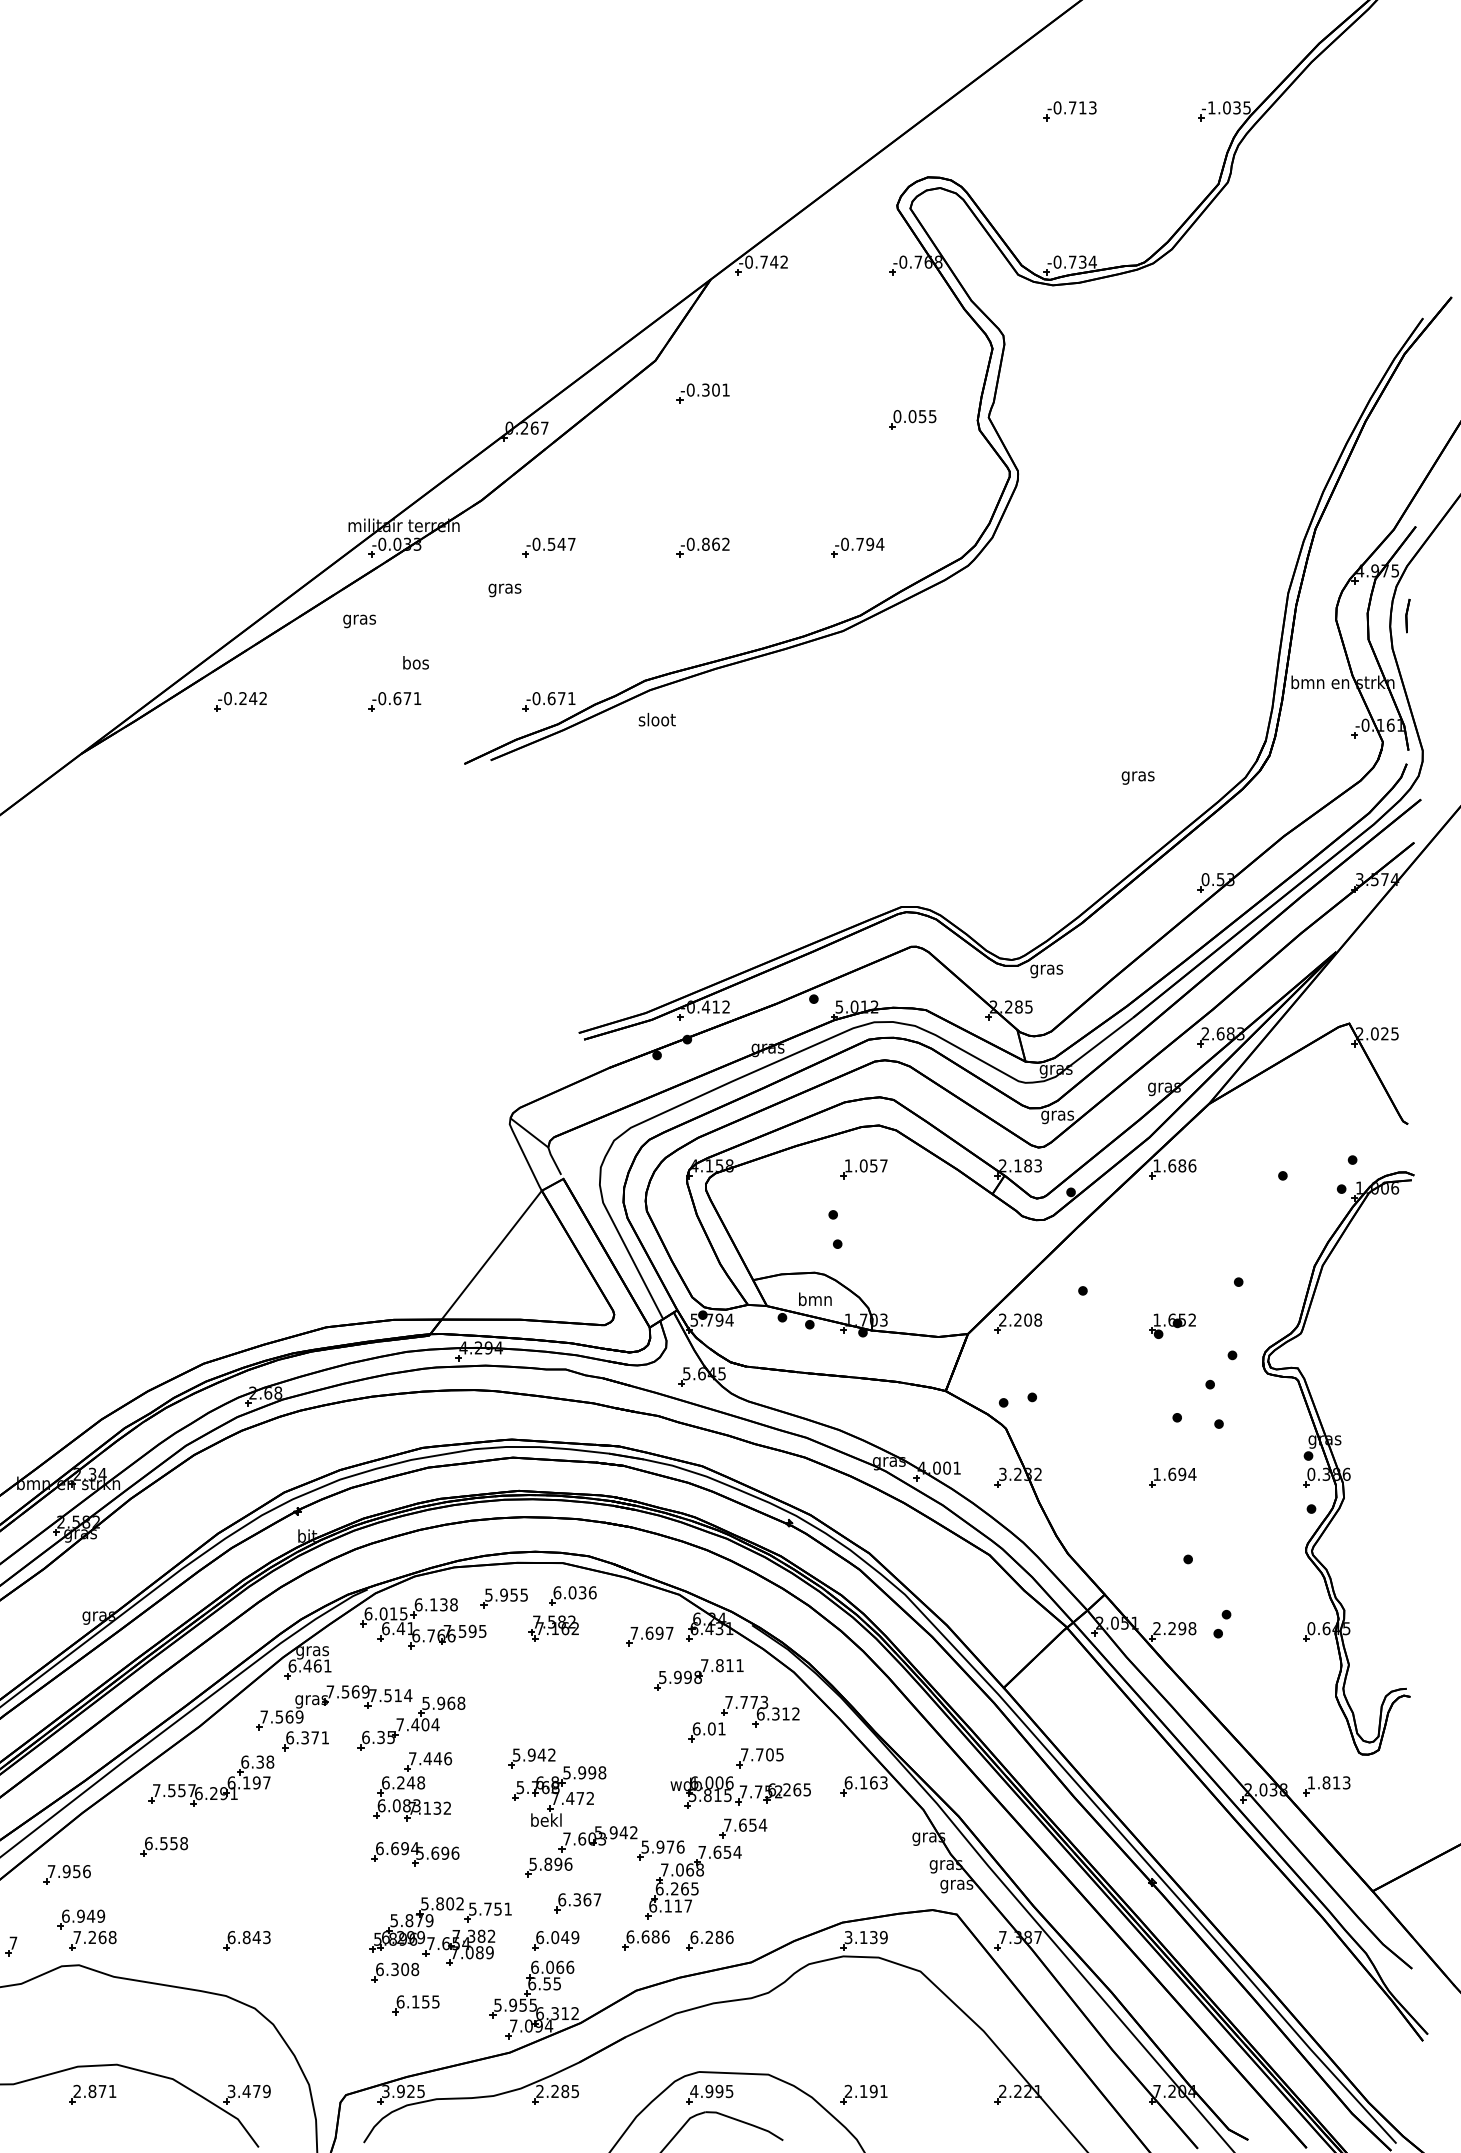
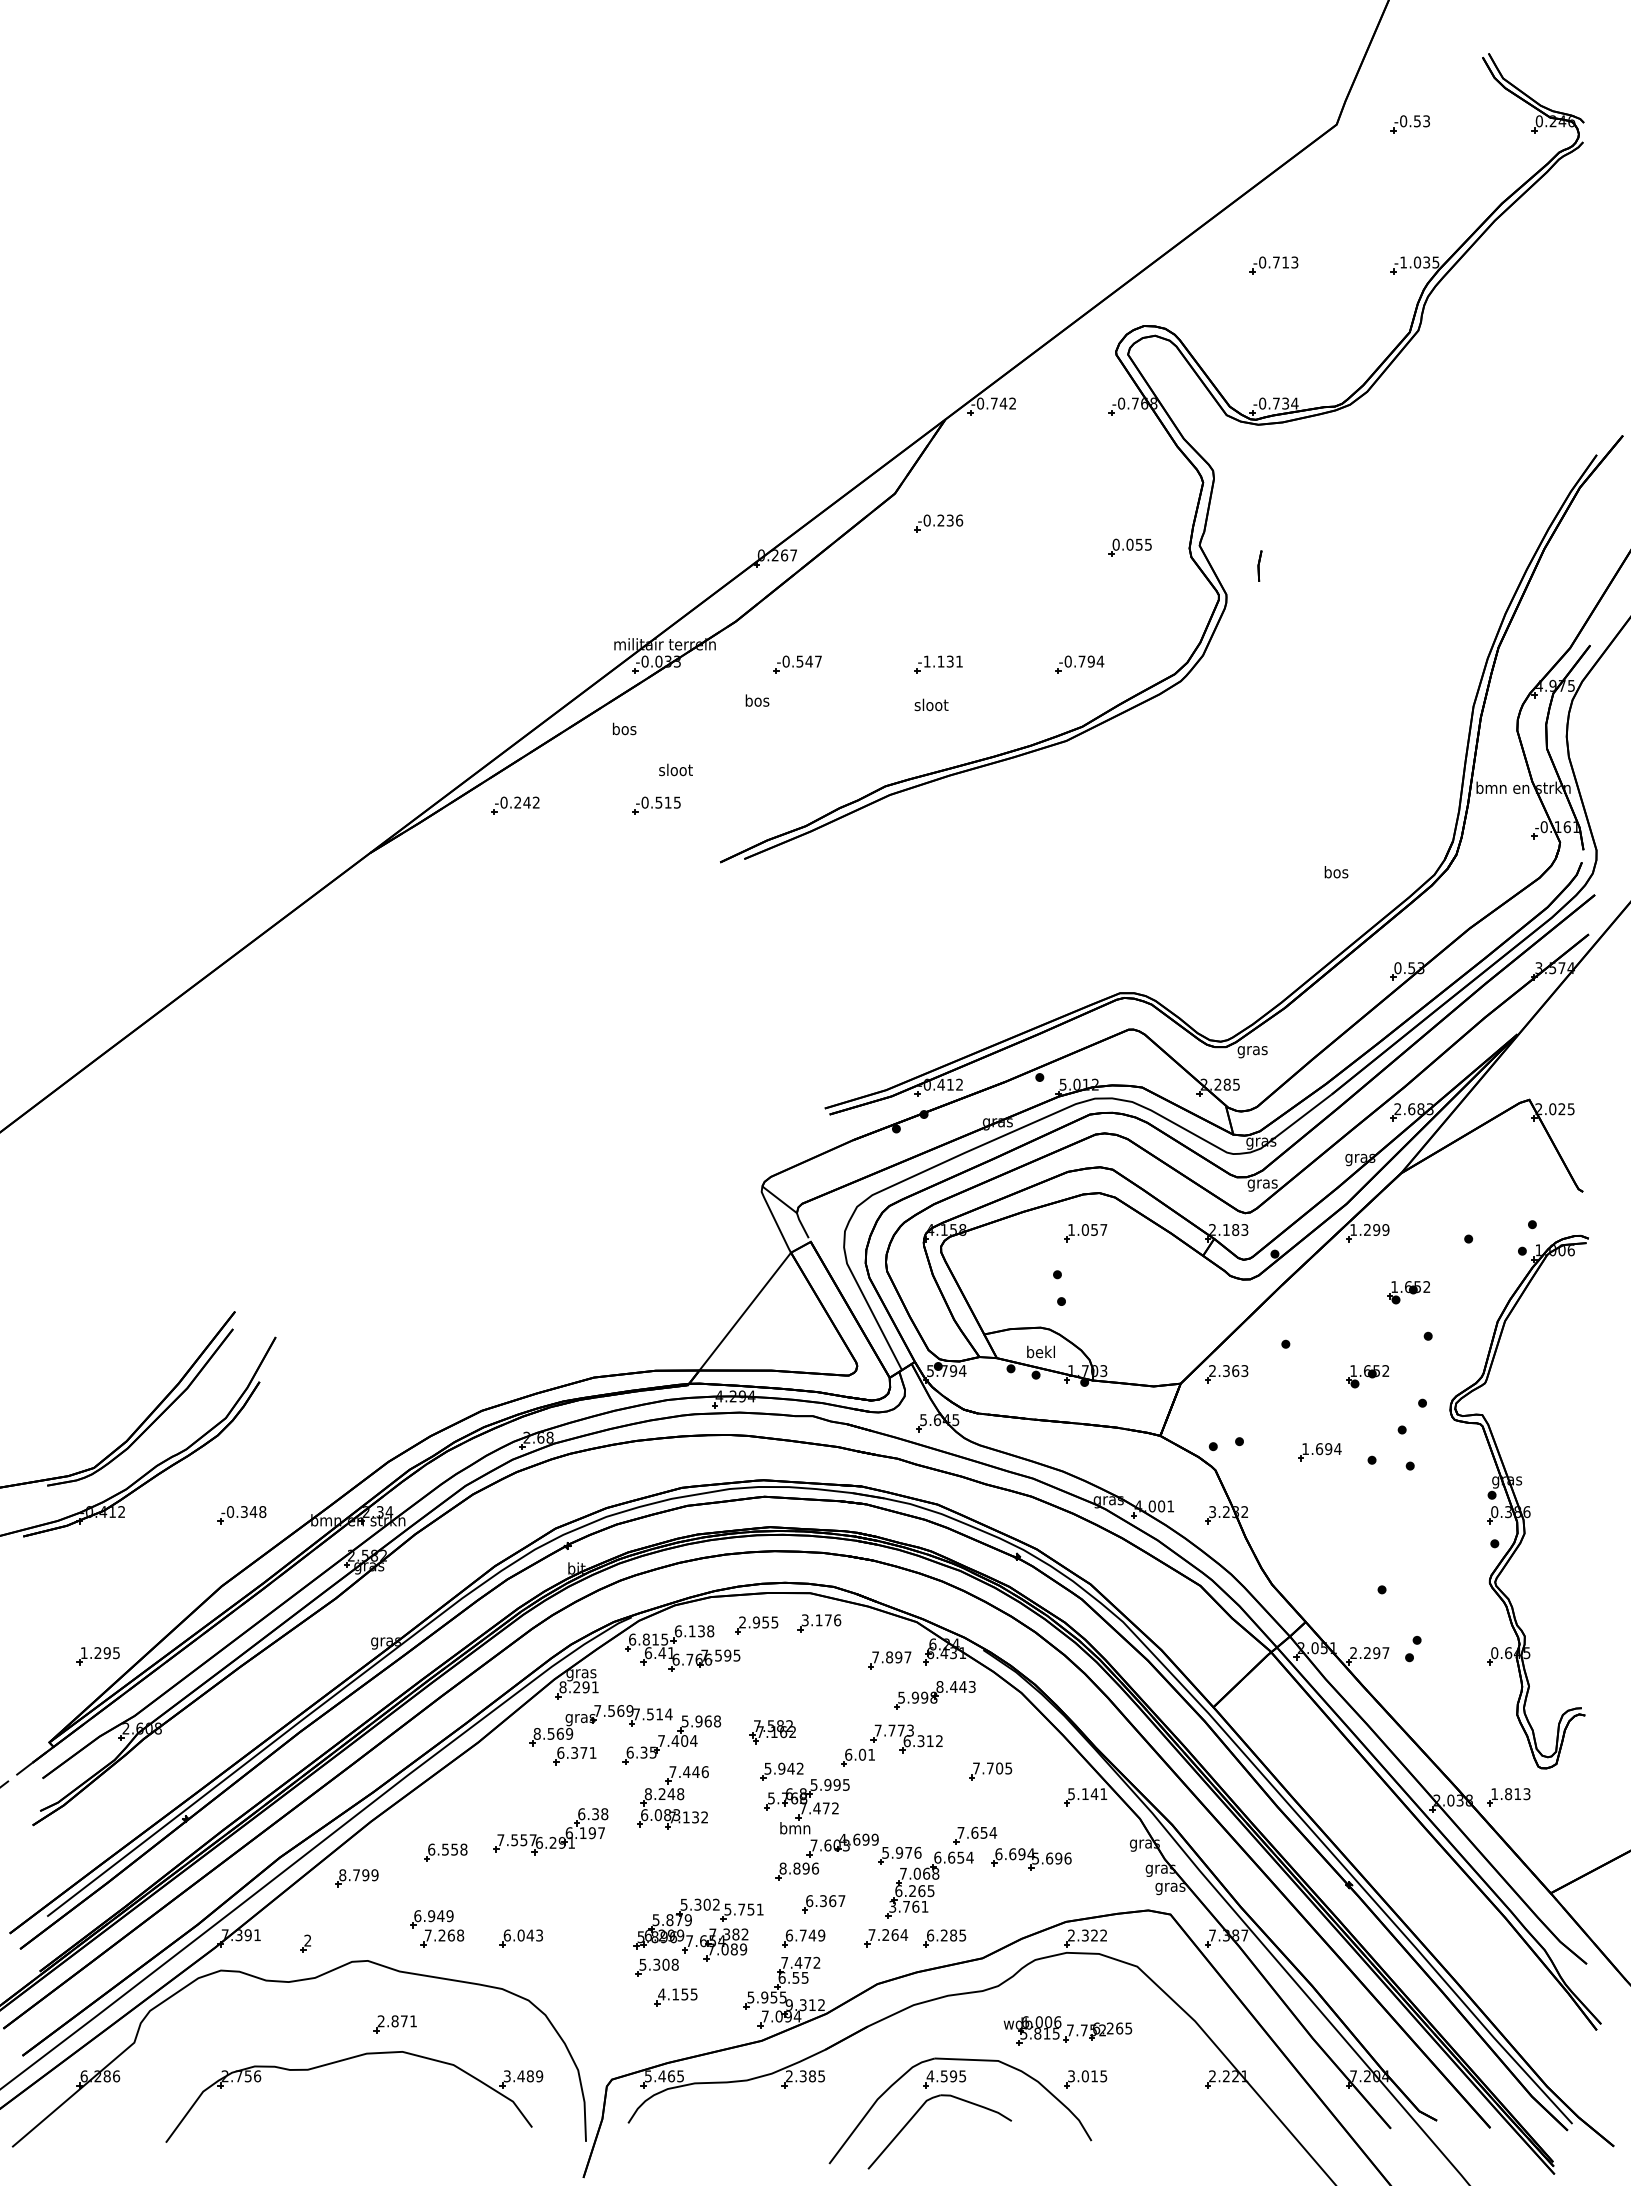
text: (716, 390) -> (950, 520), -0.301 -> -0.236
text: (707, 544) -> (942, 661), -0.862 -> -1.131
text: (505, 587) -> (757, 701), gras -> bos
part: (1407, 615) -> (1259, 565), moved
text: (359, 619) -> (624, 730), gras -> bos
text: (415, 662) -> (675, 769), bos -> sloot
text: (406, 698) -> (667, 802), -0.671 -> -0.515
part: (548, 701) -> (797, 805), removed
text: (657, 719) -> (931, 704), moved
text: (1138, 776) -> (1336, 873), gras -> bos
text: (1182, 1165) -> (1376, 1229), 1.686 -> 1.299
part: (1217, 1234) -> (1408, 1292), added
text: (815, 1298) -> (1041, 1351), bmn -> bekl
text: (1027, 1320) -> (1235, 1371), 2.208 -> 2.363
part: (1172, 1478) -> (1319, 1452), moved
text: (569, 1592) -> (816, 1620), 6.036 -> 3.176
text: (488, 1595) -> (742, 1622), 5.955 -> 2.955
text: (382, 1613) -> (645, 1639), 6.015 -> 6.815
part: (553, 1629) -> (772, 1732), moved
text: (1191, 1629) -> (1385, 1653), 2.298 -> 2.297
text: (649, 1633) -> (889, 1657), 7.697 -> 7.897
text: (721, 1665) -> (955, 1686), 7.811 -> 8.443
text: (305, 1666) -> (574, 1687), 6.461 -> 8.291
text: (263, 1716) -> (536, 1733), 7.569 -> 8.569
part: (752, 1723) -> (899, 1749), moved
text: (601, 1772) -> (845, 1784), 5.998 -> 5.995
part: (210, 1781) -> (550, 1831), moved
text: (384, 1782) -> (647, 1793), 6.248 -> 8.248
text: (866, 1783) -> (1087, 1794), 6.163 -> 5.141
part: (740, 1792) -> (1067, 2030), moved
text: (546, 1820) -> (795, 1828), bekl -> bmn
text: (615, 1832) -> (858, 1839), 5.942 -> 4.699
text: (702, 1852) -> (937, 1857), 7.654 -> 6.654
part: (415, 1854) -> (1031, 1859), moved
text: (532, 1864) -> (782, 1868), 5.896 -> 8.896
text: (68, 1871) -> (358, 1875), 7.956 -> 8.799
text: (439, 1903) -> (697, 1904), 5.802 -> 5.302
text: (670, 1905) -> (908, 1906), 6.117 -> 3.761
part: (87, 1929) -> (437, 1928), moved
text: (245, 1937) -> (520, 1935), 6.843 -> 6.043
text: (554, 1937) -> (802, 1935), 6.049 -> 6.749
text: (648, 1937) -> (888, 1935), 6.686 -> 7.264
text: (729, 1937) -> (962, 1935), 6.286 -> 6.285
text: (866, 1937) -> (1087, 1935), 3.139 -> 2.322
text: (13, 1942) -> (307, 1940), 7 -> 2
text: (552, 1966) -> (800, 1962), 6.066 -> 7.472
text: (379, 1969) -> (642, 1964), 6.308 -> 5.308
text: (400, 2001) -> (661, 1994), 6.155 -> 4.155
text: (539, 2012) -> (788, 2004), 6.312 -> 9.312
text: (708, 2090) -> (943, 2075), 4.995 -> 4.595
text: (255, 2091) -> (529, 2076), 3.479 -> 3.489
text: (399, 2091) -> (660, 2076), 3.925 -> 5.465
text: (554, 2091) -> (802, 2076), 2.285 -> 2.385
text: (866, 2091) -> (1087, 2076), 2.191 -> 3.015
part: (91, 2094) -> (394, 2024), moved

